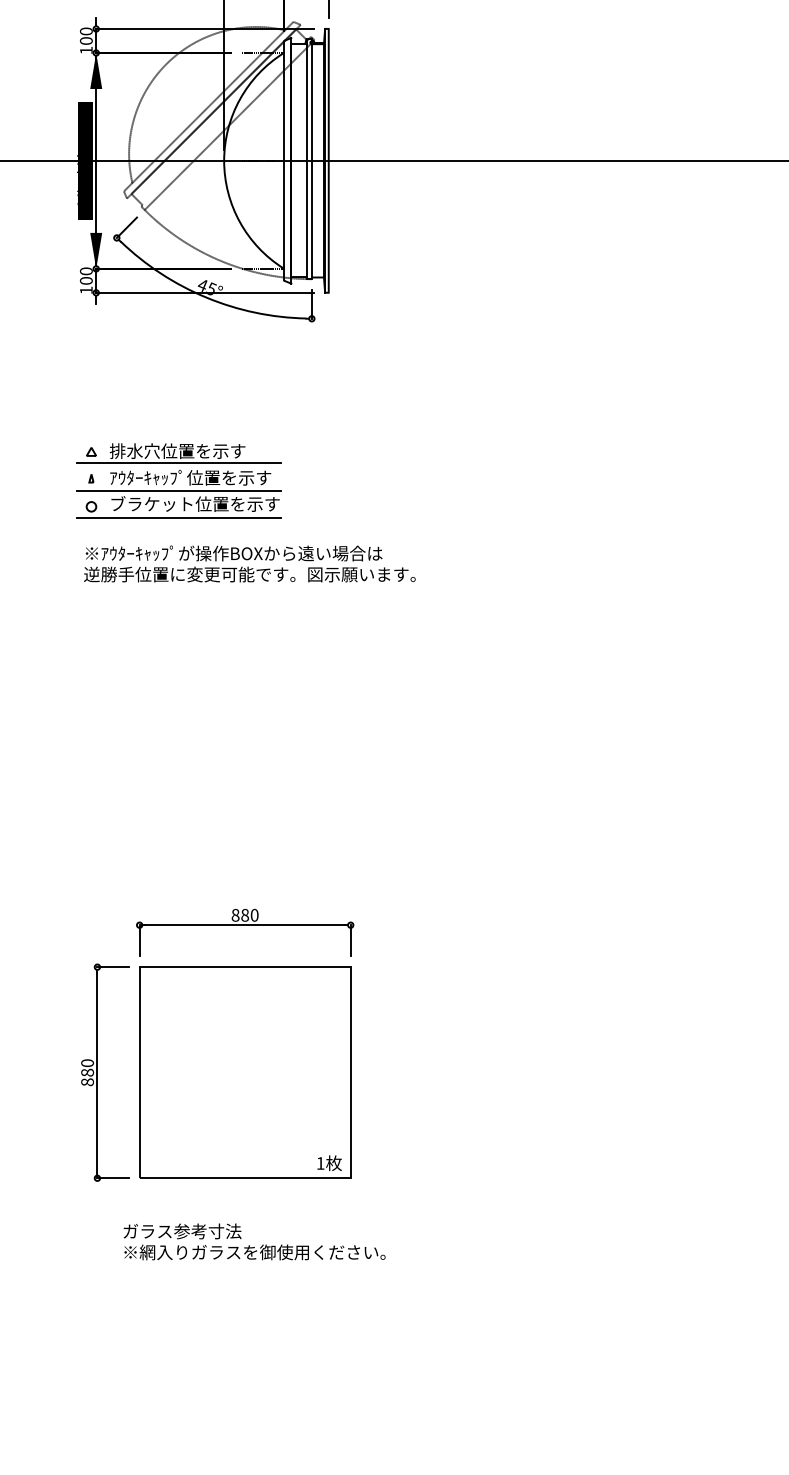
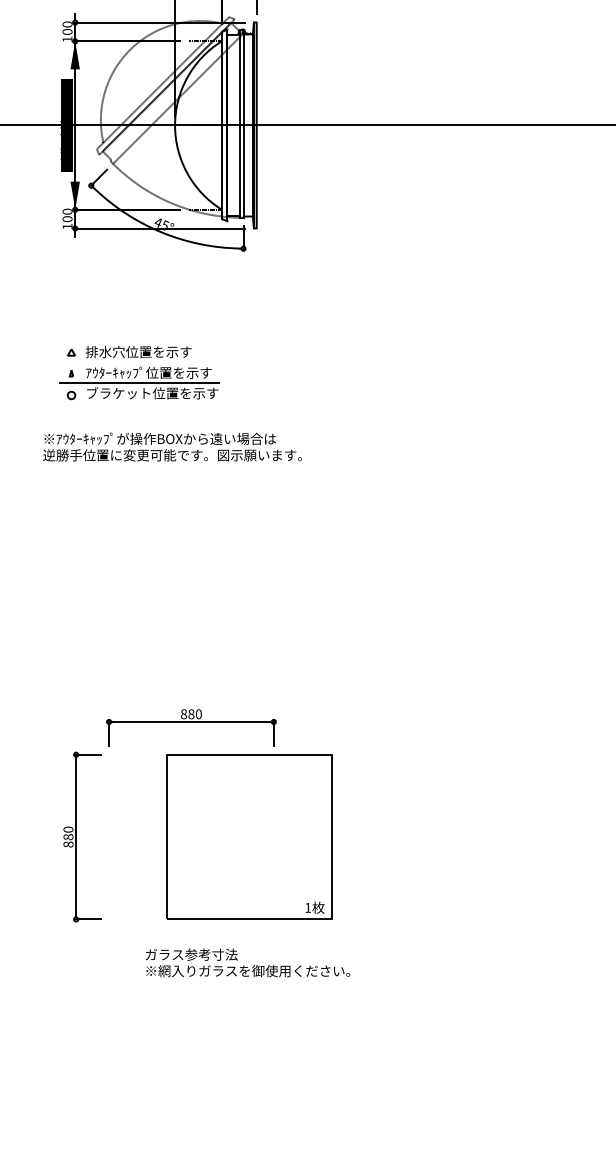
line: (178, 463) -> (139, 361), removed
line: (178, 517) -> (139, 403), removed
text: (249, 563) -> (172, 446), moved
part: (245, 1072) -> (249, 836), moved
text: (254, 1241) -> (247, 962), moved

